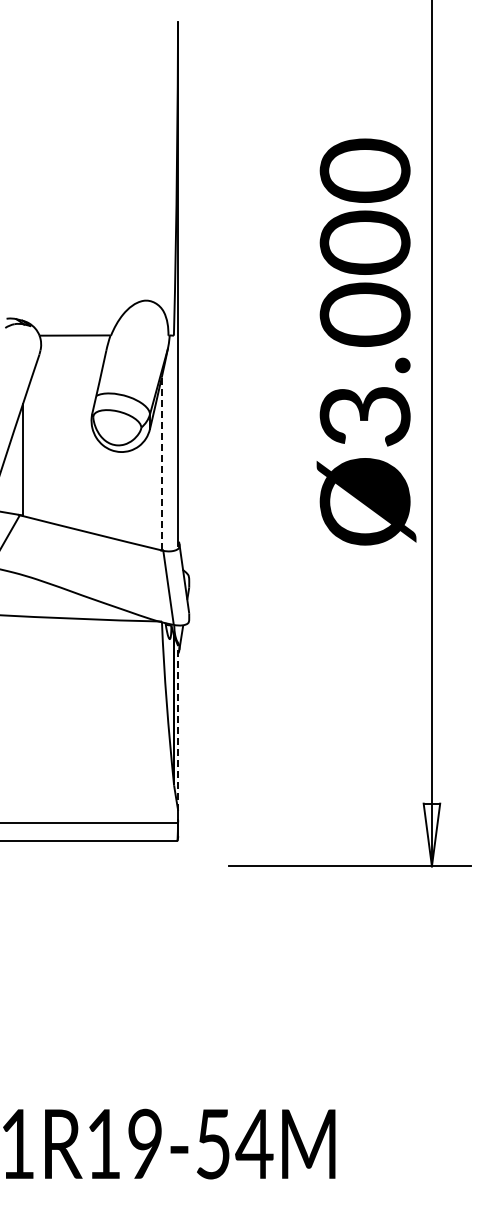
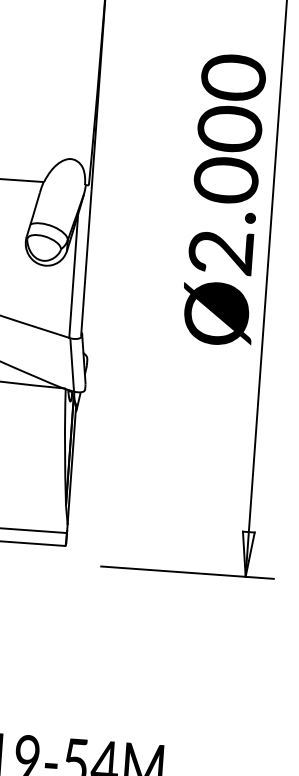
text: (365, 416) -> (221, 252), Ø3.000 -> Ø2.000
line: (161, 462) -> (73, 275), dashed -> solid
line: (178, 727) -> (72, 464), dashed -> solid

